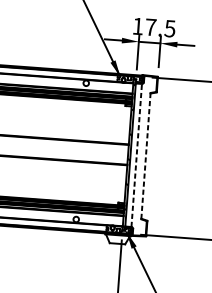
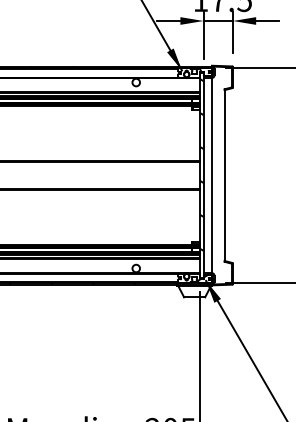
line: (136, 155) -> (211, 175), dashed -> solid
line: (145, 156) -> (224, 176), dashed -> solid

